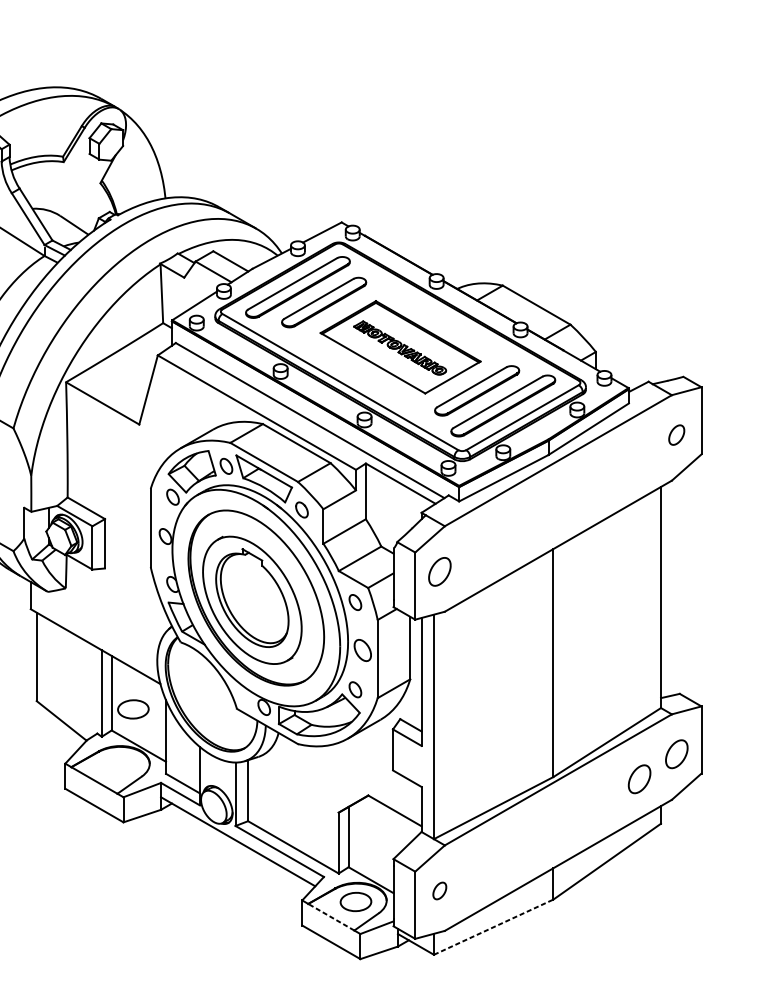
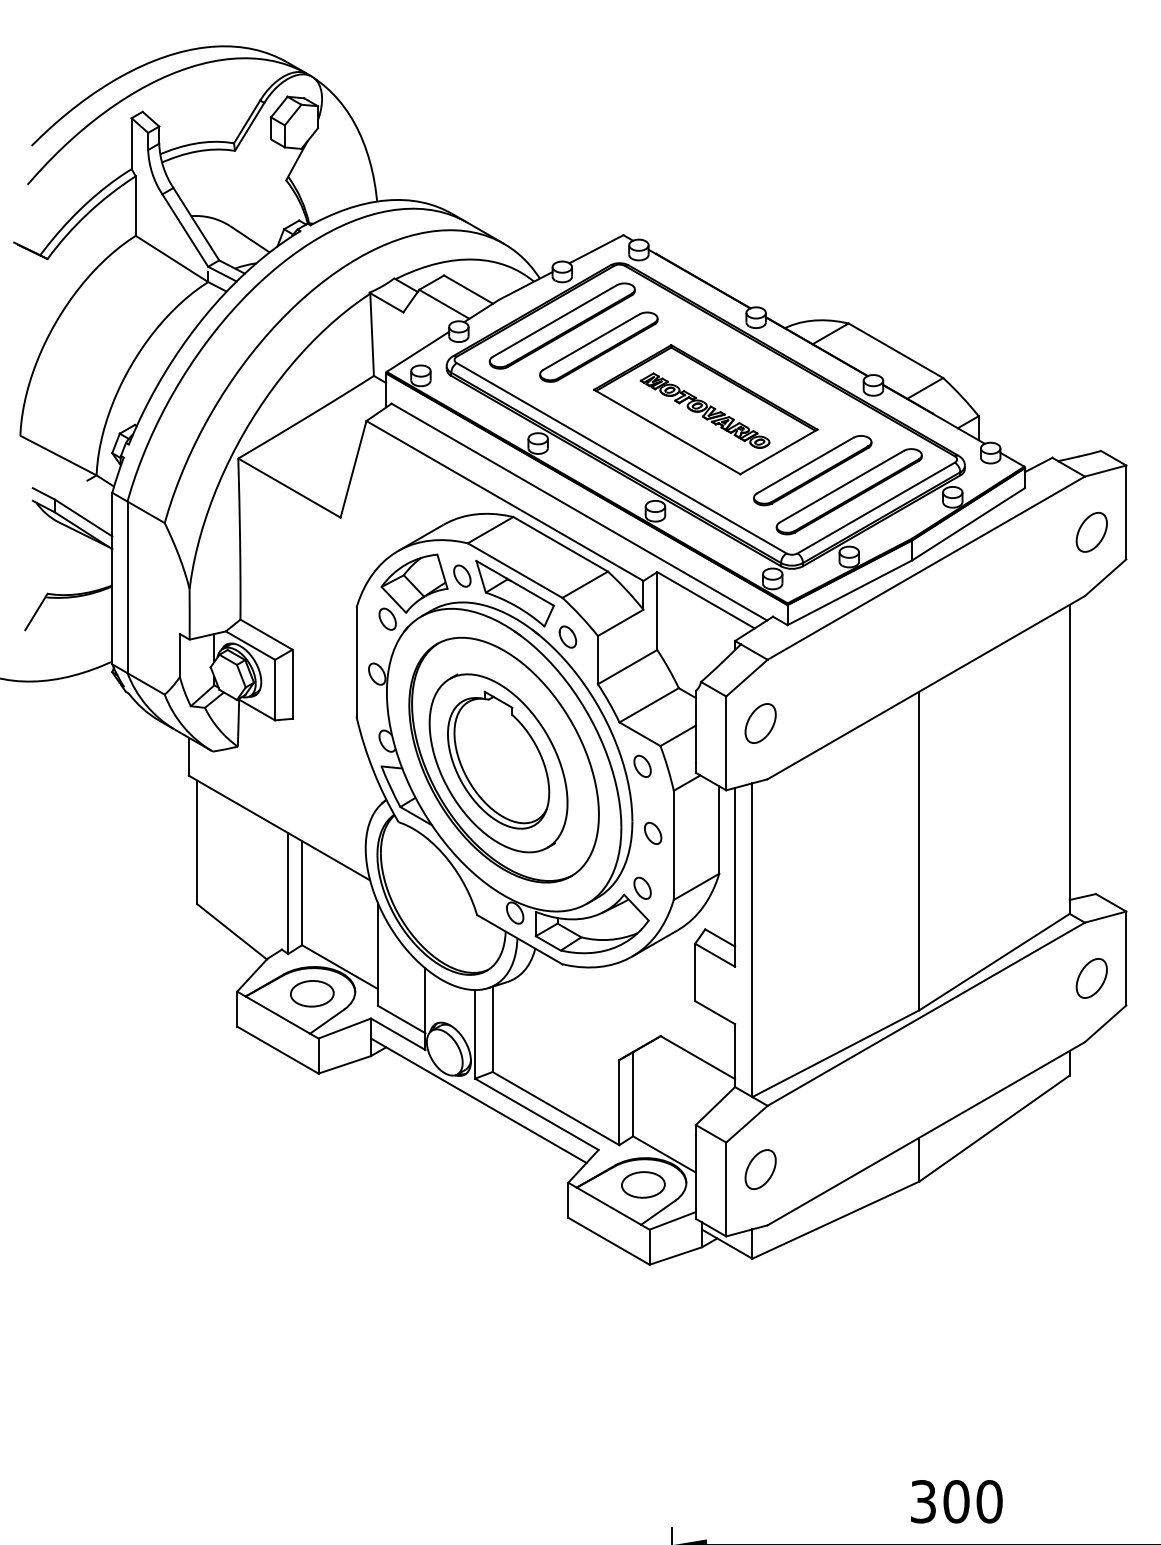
part: (676, 435) -> (1091, 532), size x1.43
part: (363, 650) -> (653, 833), size x0.71
part: (133, 709) -> (312, 993), moved
part: (639, 779) -> (1039, 1013), removed
part: (439, 890) -> (760, 1169), size x1.67
line: (331, 916) -> (608, 1205), dashed -> solid
line: (493, 927) -> (835, 1220), dashed -> solid

